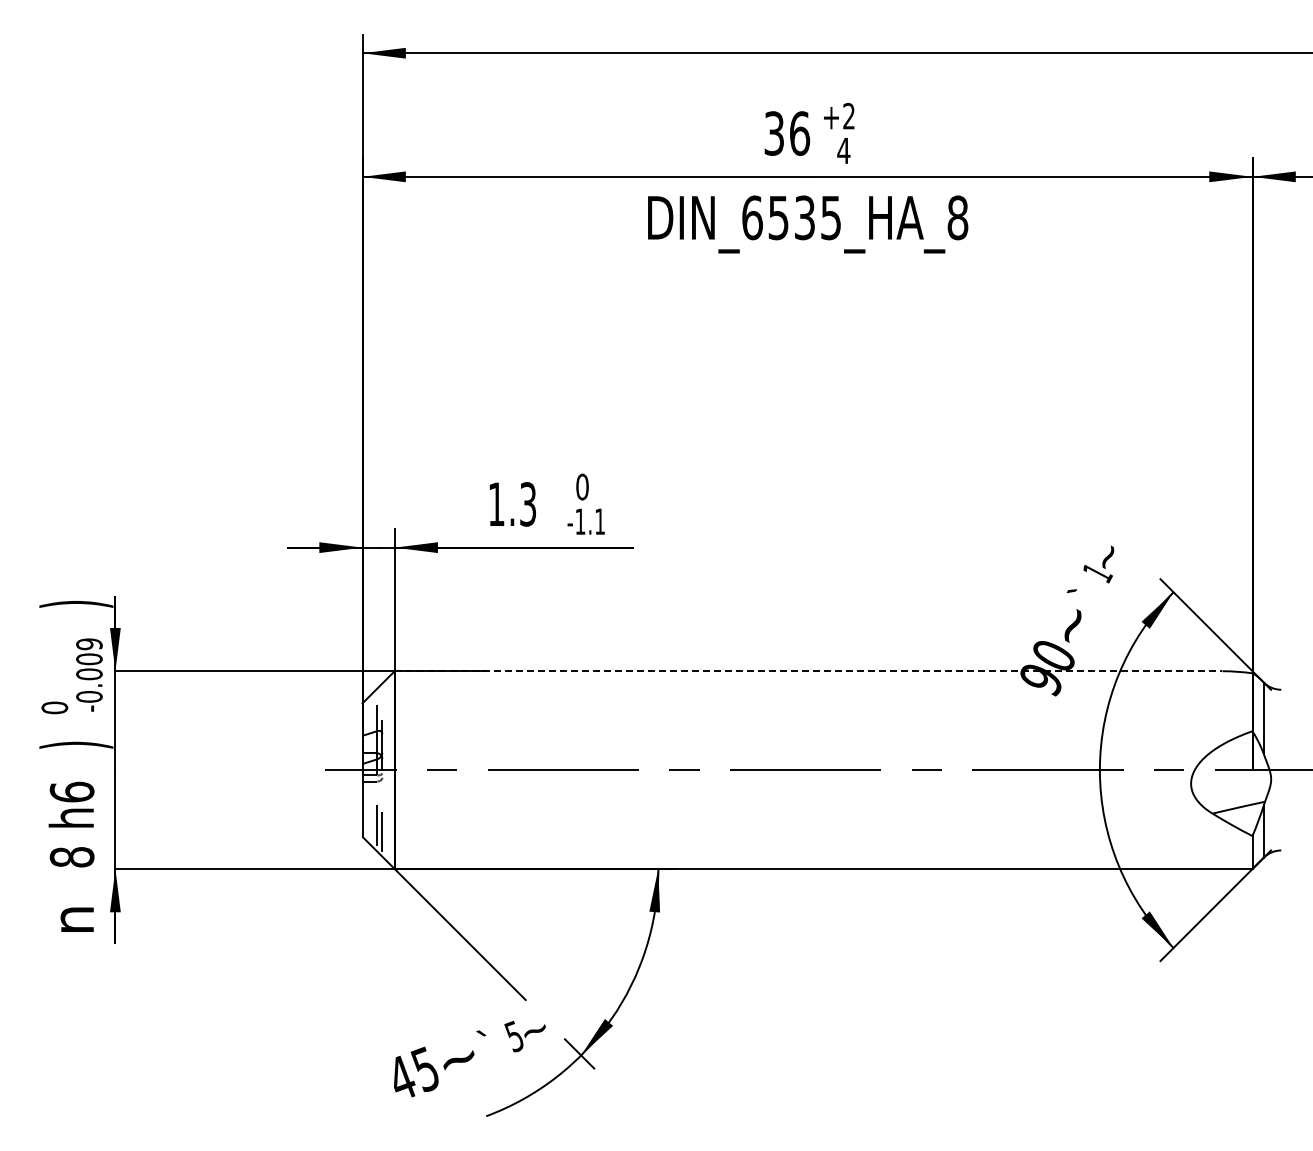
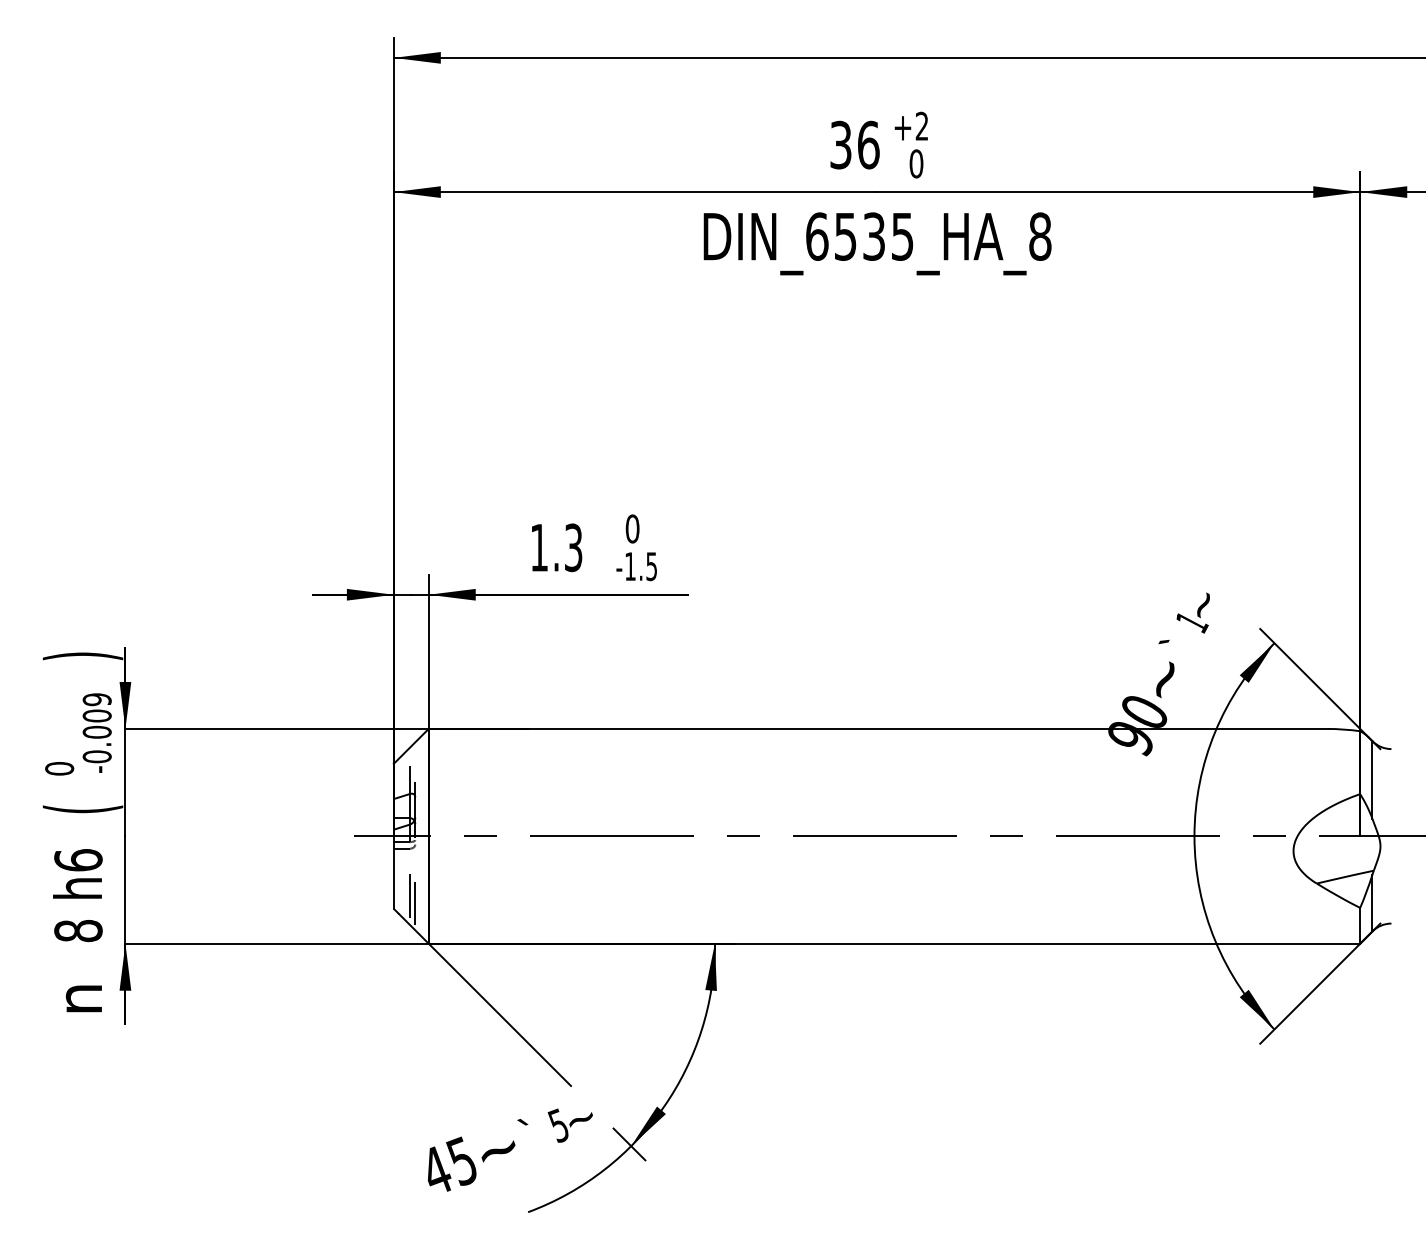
text: (843, 150) -> (916, 163), 4 -> 0
text: (599, 521) -> (651, 566), -1.1 -> -1.5
line: (808, 671) -> (878, 729), dashed -> solid
text: (76, 744) -> (83, 808), ) -> (

